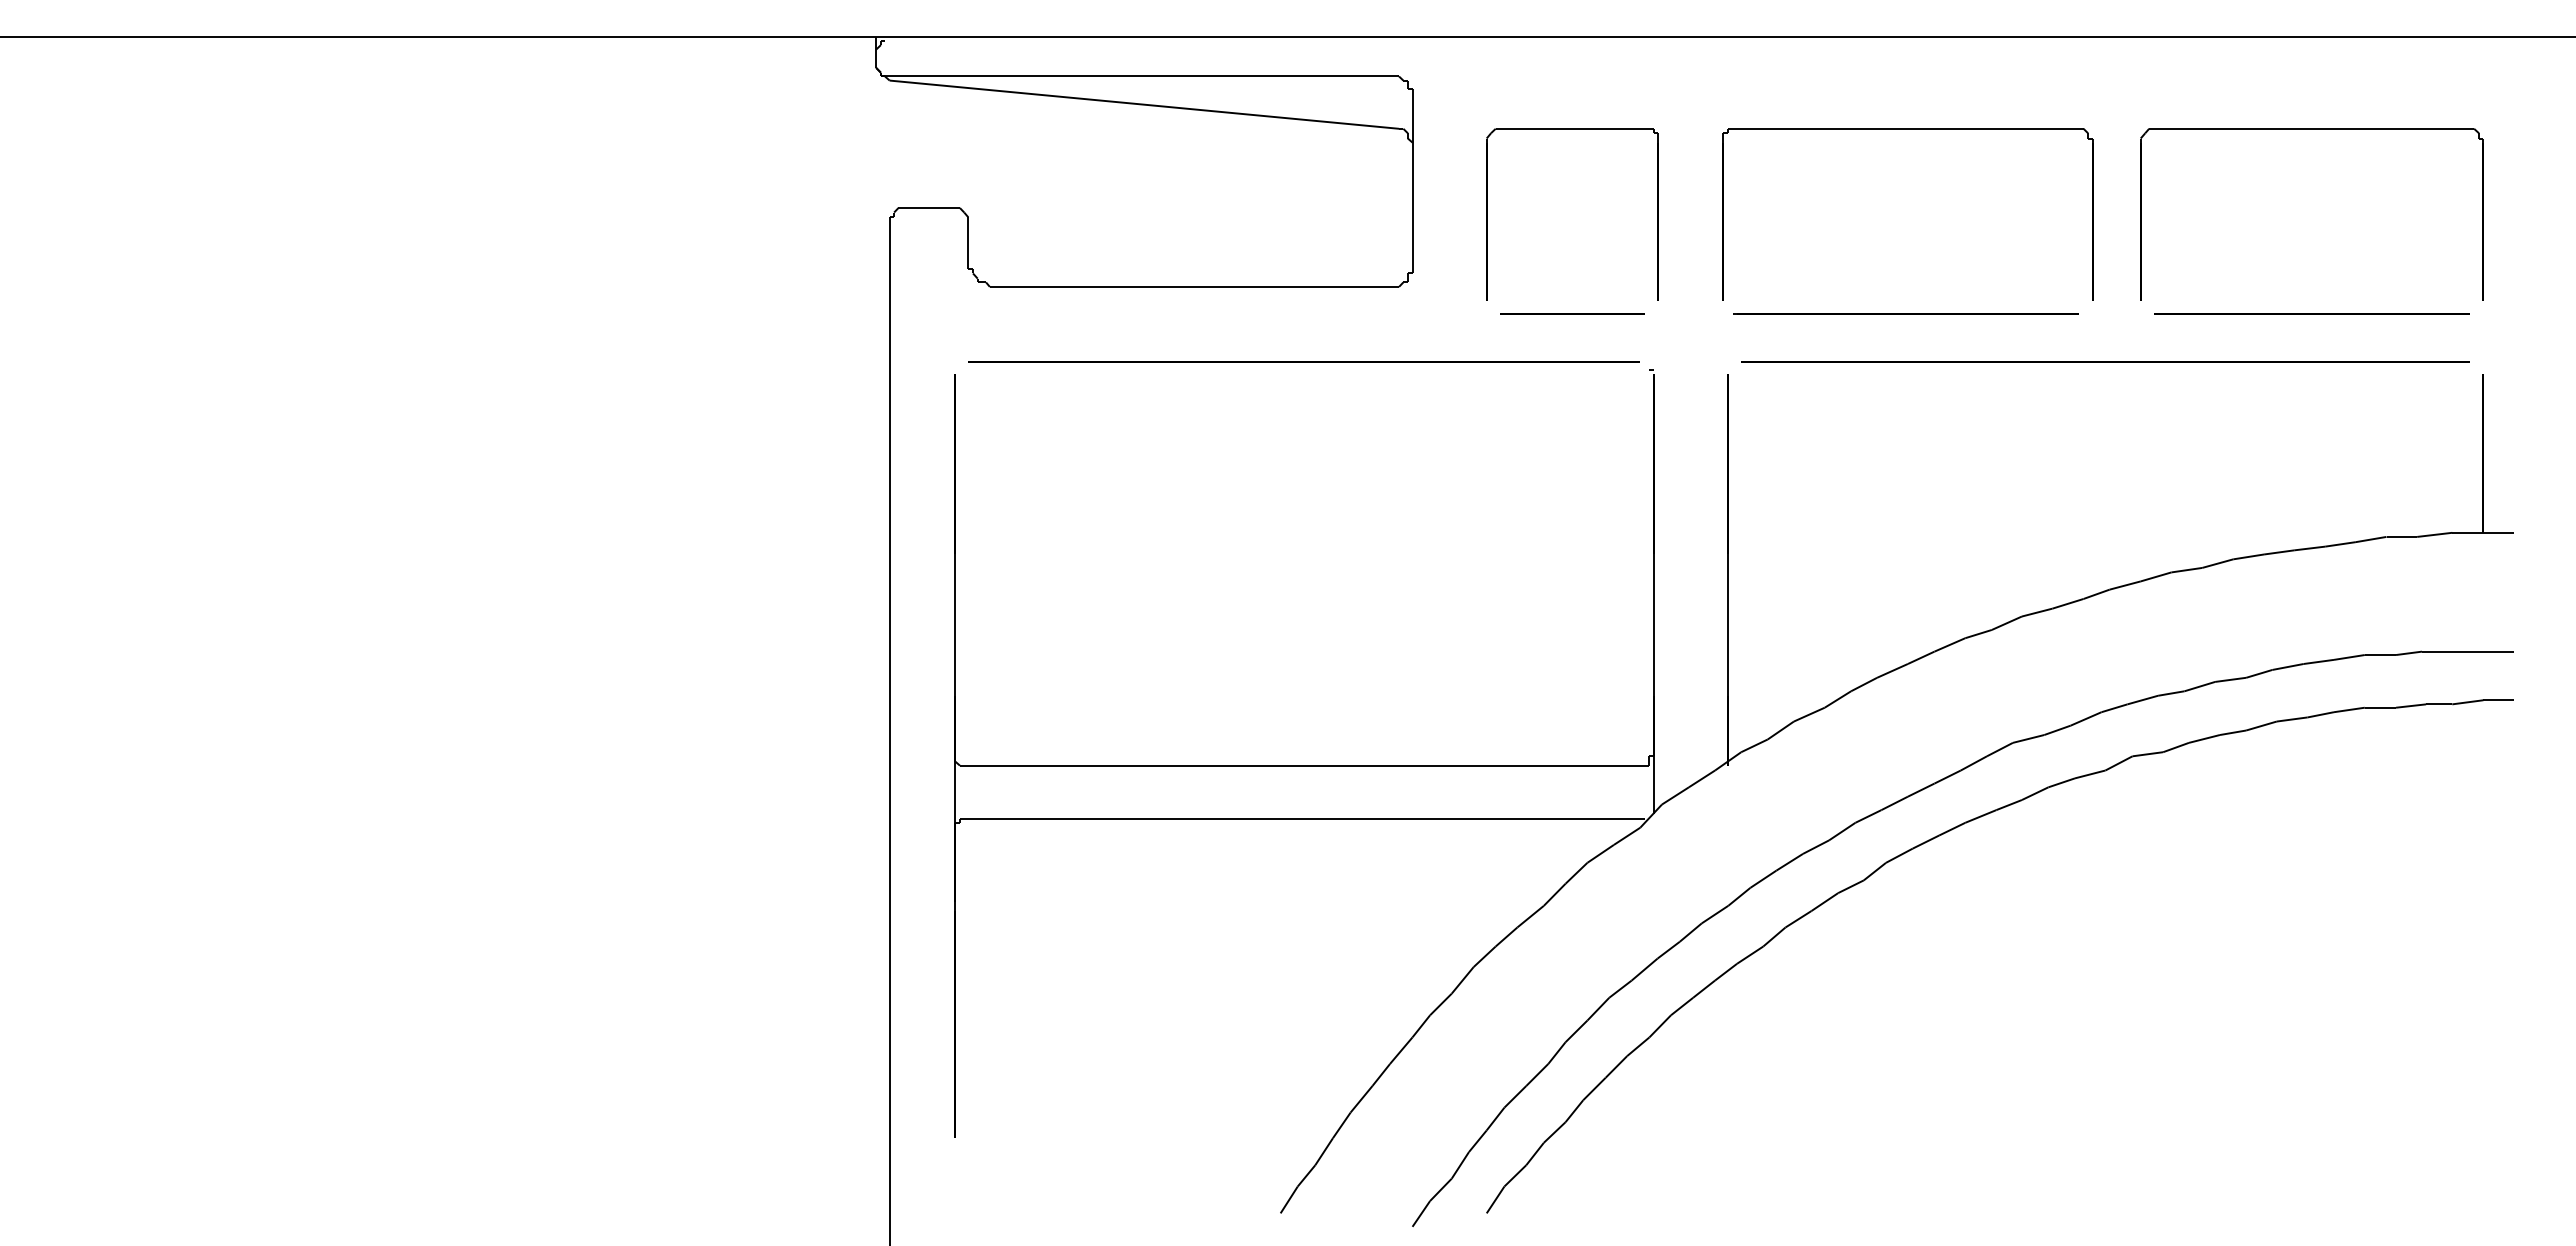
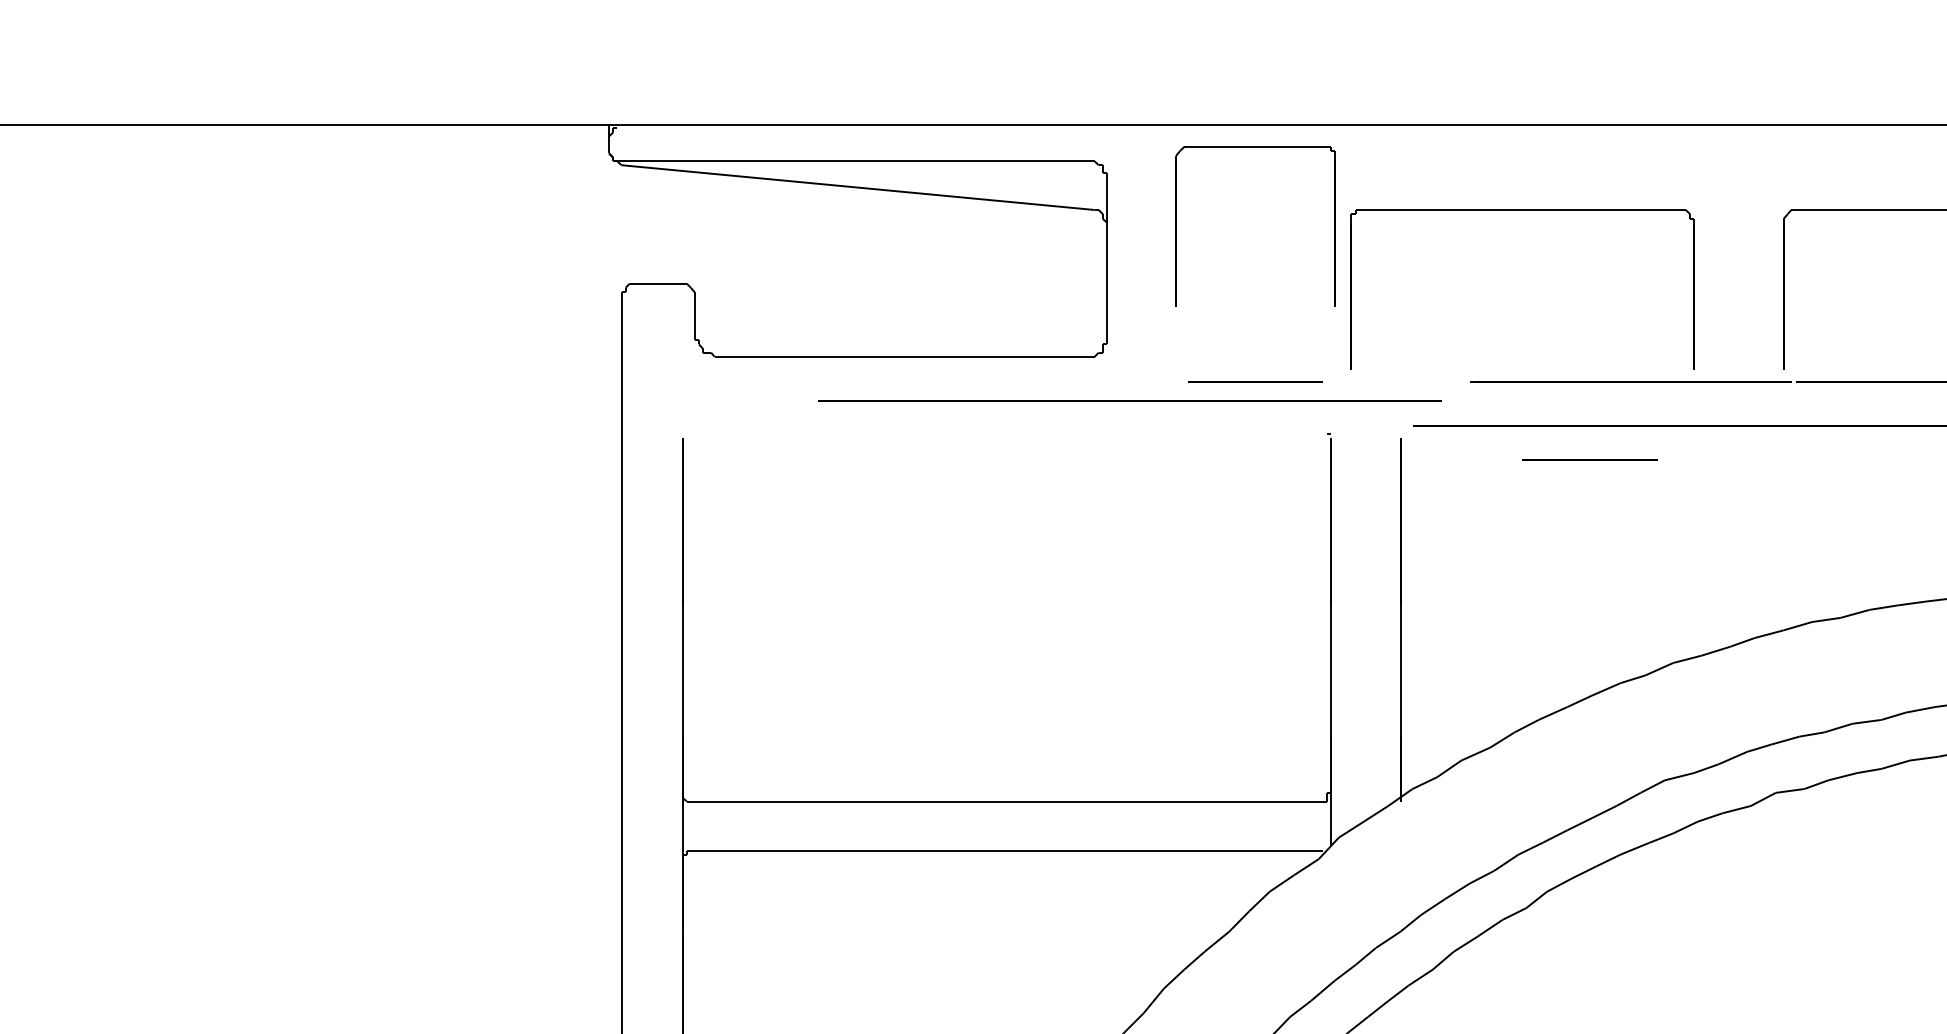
part: (1572, 129) -> (1255, 147), moved
part: (1907, 129) -> (1522, 210), moved
line: (1905, 313) -> (1630, 381), moved
line: (1303, 361) -> (1129, 401), moved
line: (1932, 397) -> (1590, 459), added

